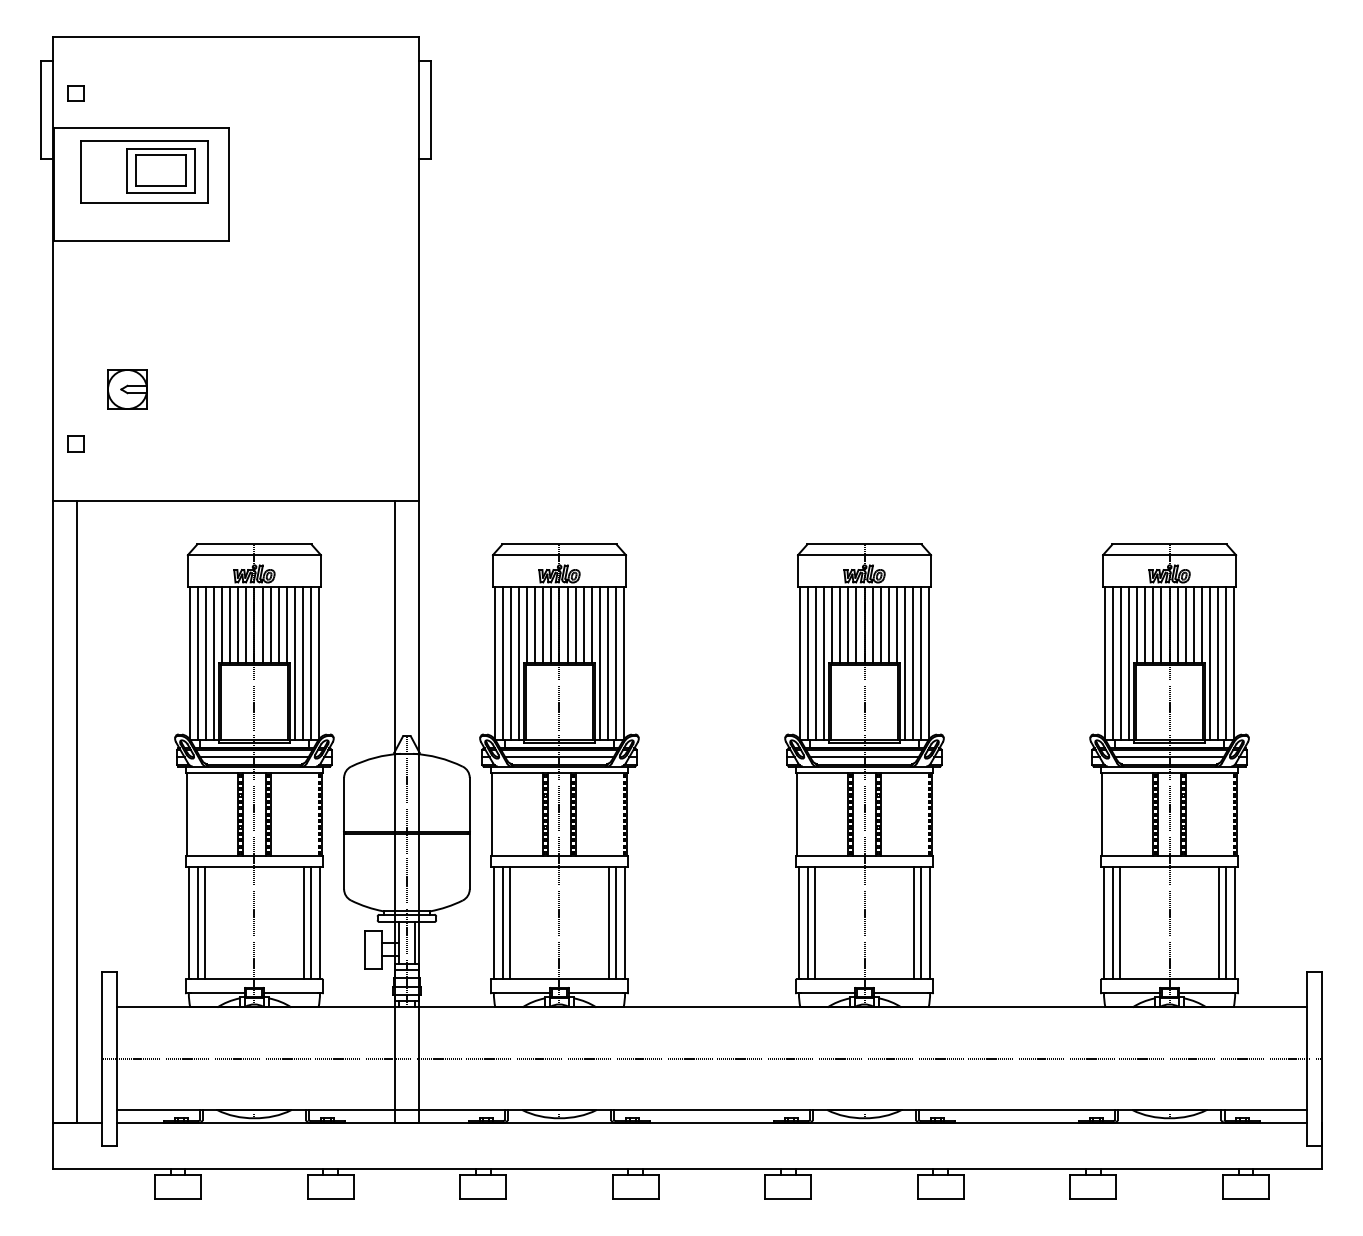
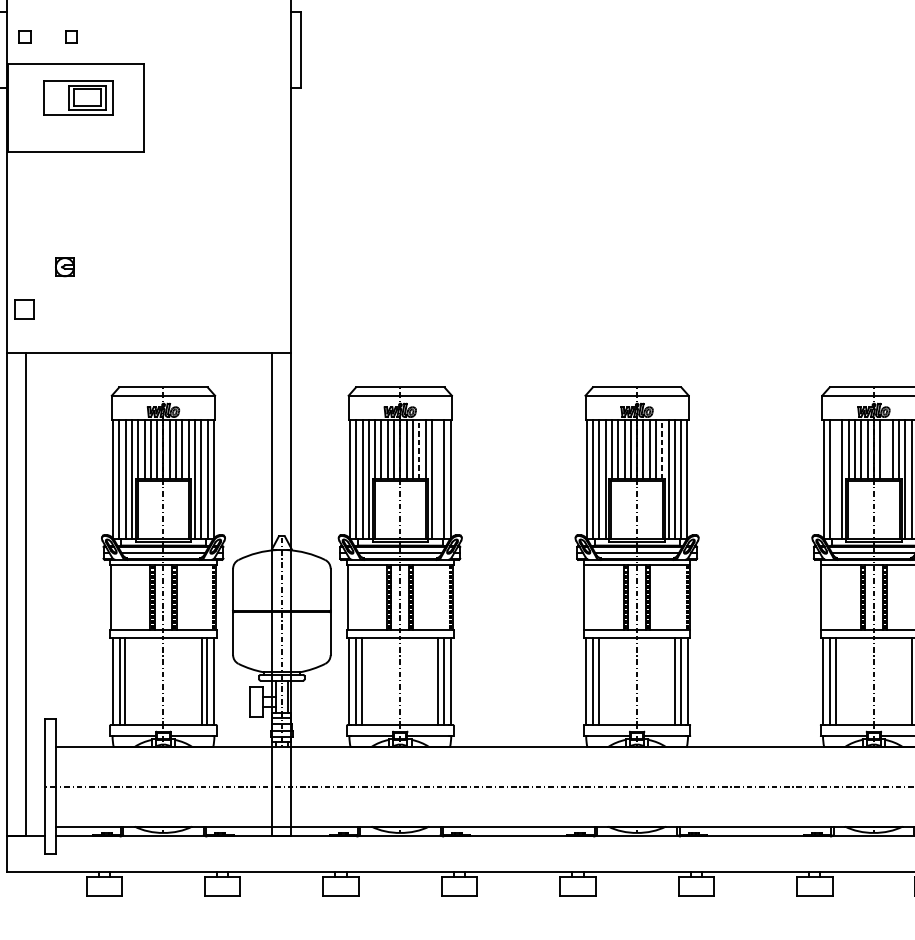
part: (135, 93) -> (71, 37), added
part: (144, 171) -> (78, 97), size x0.7
part: (127, 389) -> (64, 267), size x0.6
part: (75, 443) -> (24, 309), size x1.6
line: (583, 624) -> (418, 449), solid -> dashed
line: (896, 624) -> (661, 449), solid -> dashed
line: (1185, 624) -> (886, 449), removed
line: (608, 663) -> (438, 479), removed
line: (1120, 663) -> (835, 479), removed

